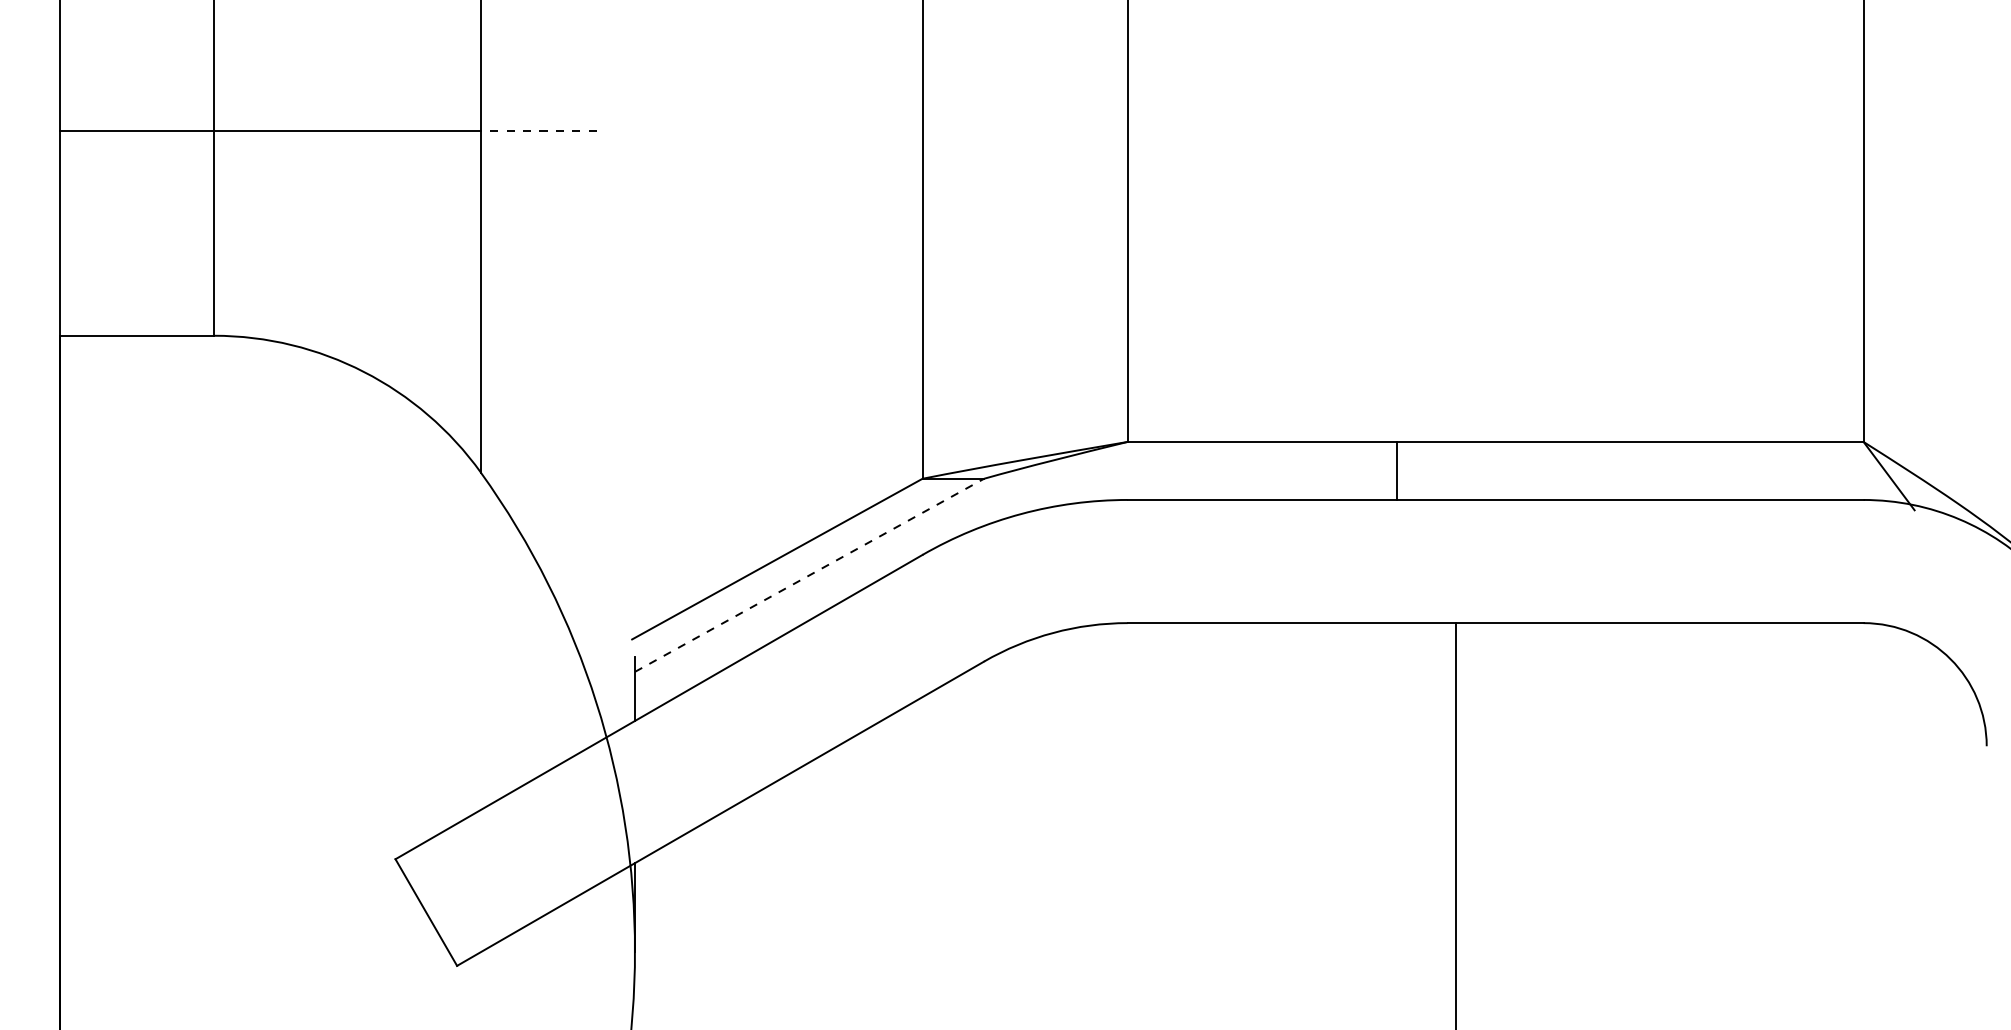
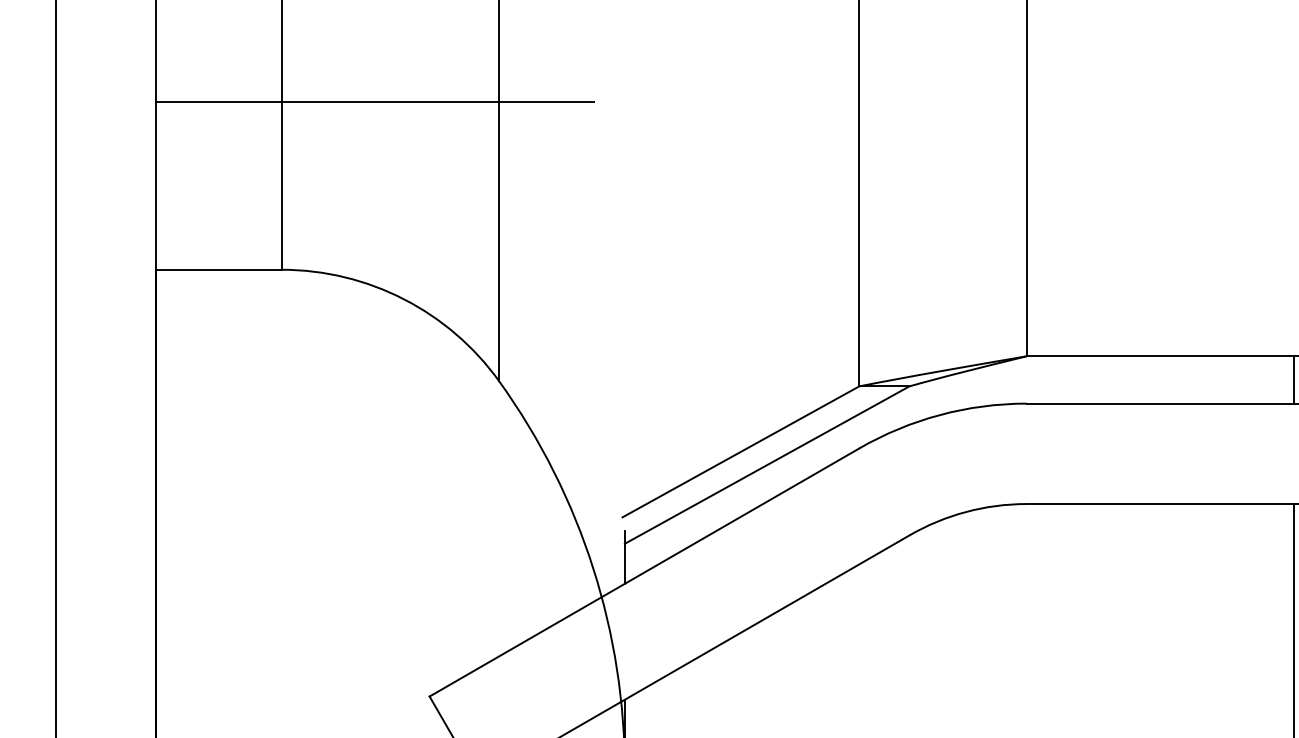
line: (538, 130) -> (546, 102), dashed -> solid
line: (1396, 470) -> (1293, 379), moved
line: (809, 575) -> (767, 465), dashed -> solid

